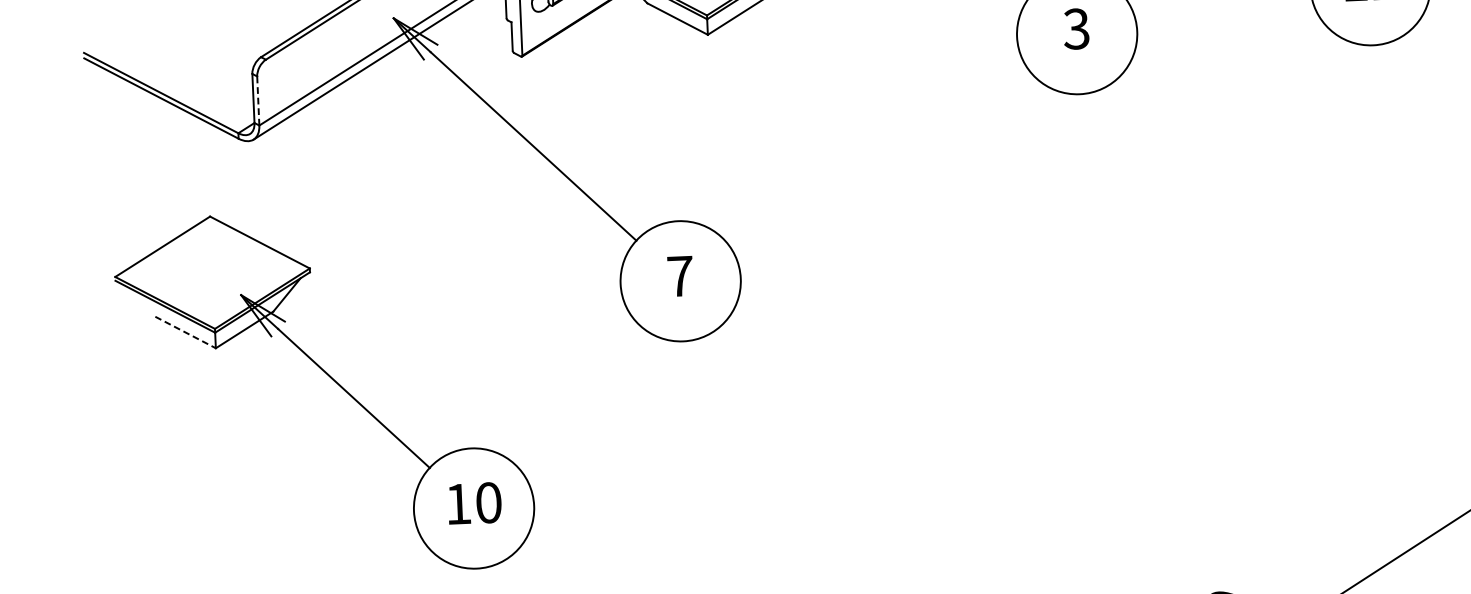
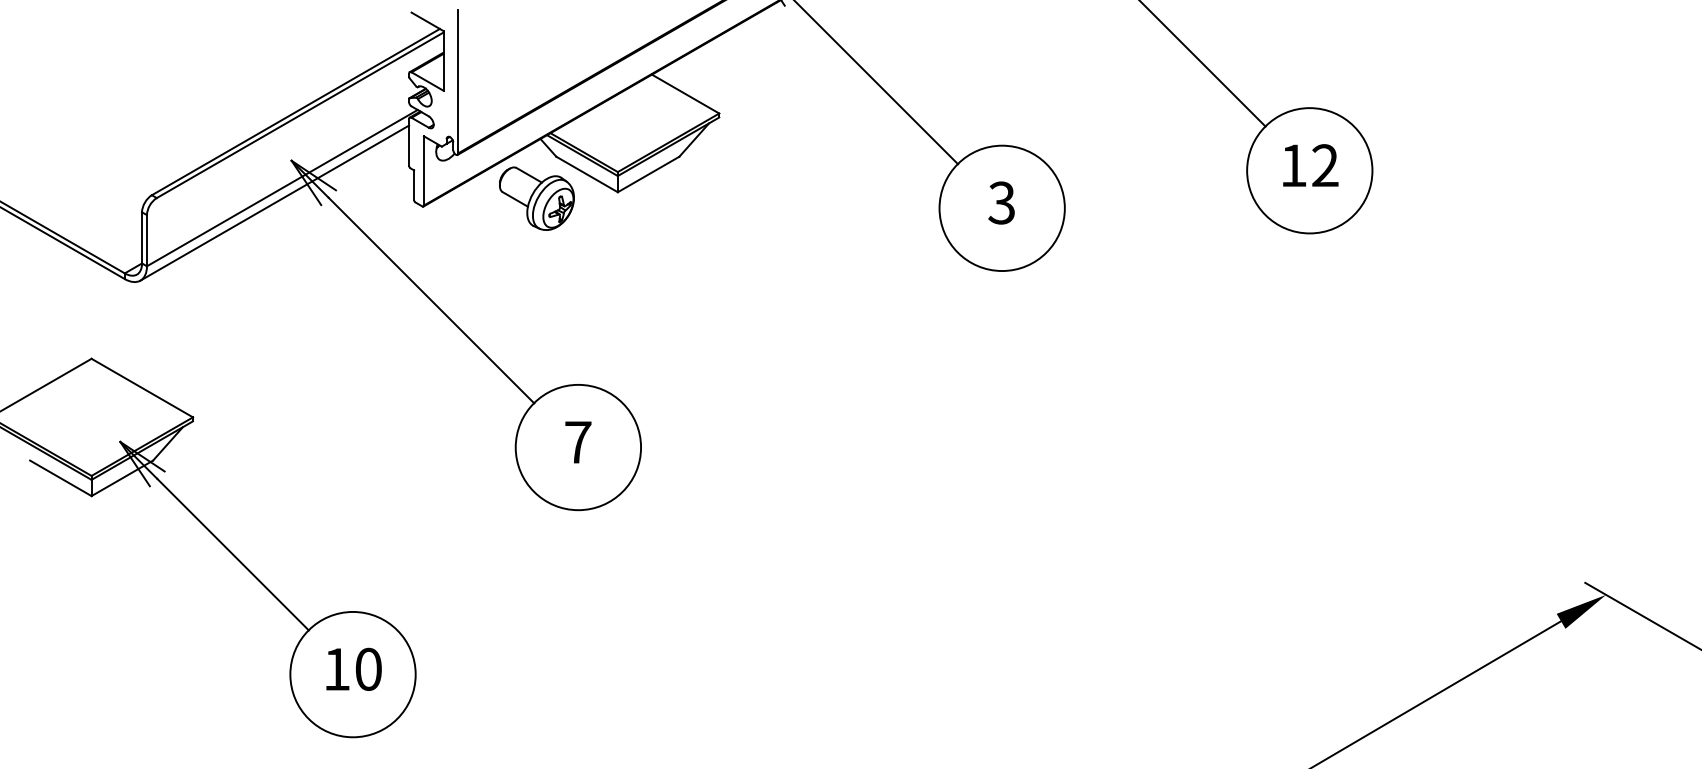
part: (630, 44) -> (536, 198), added
line: (257, 100) -> (146, 240), dashed -> solid
line: (185, 332) -> (60, 478), dashed -> solid

